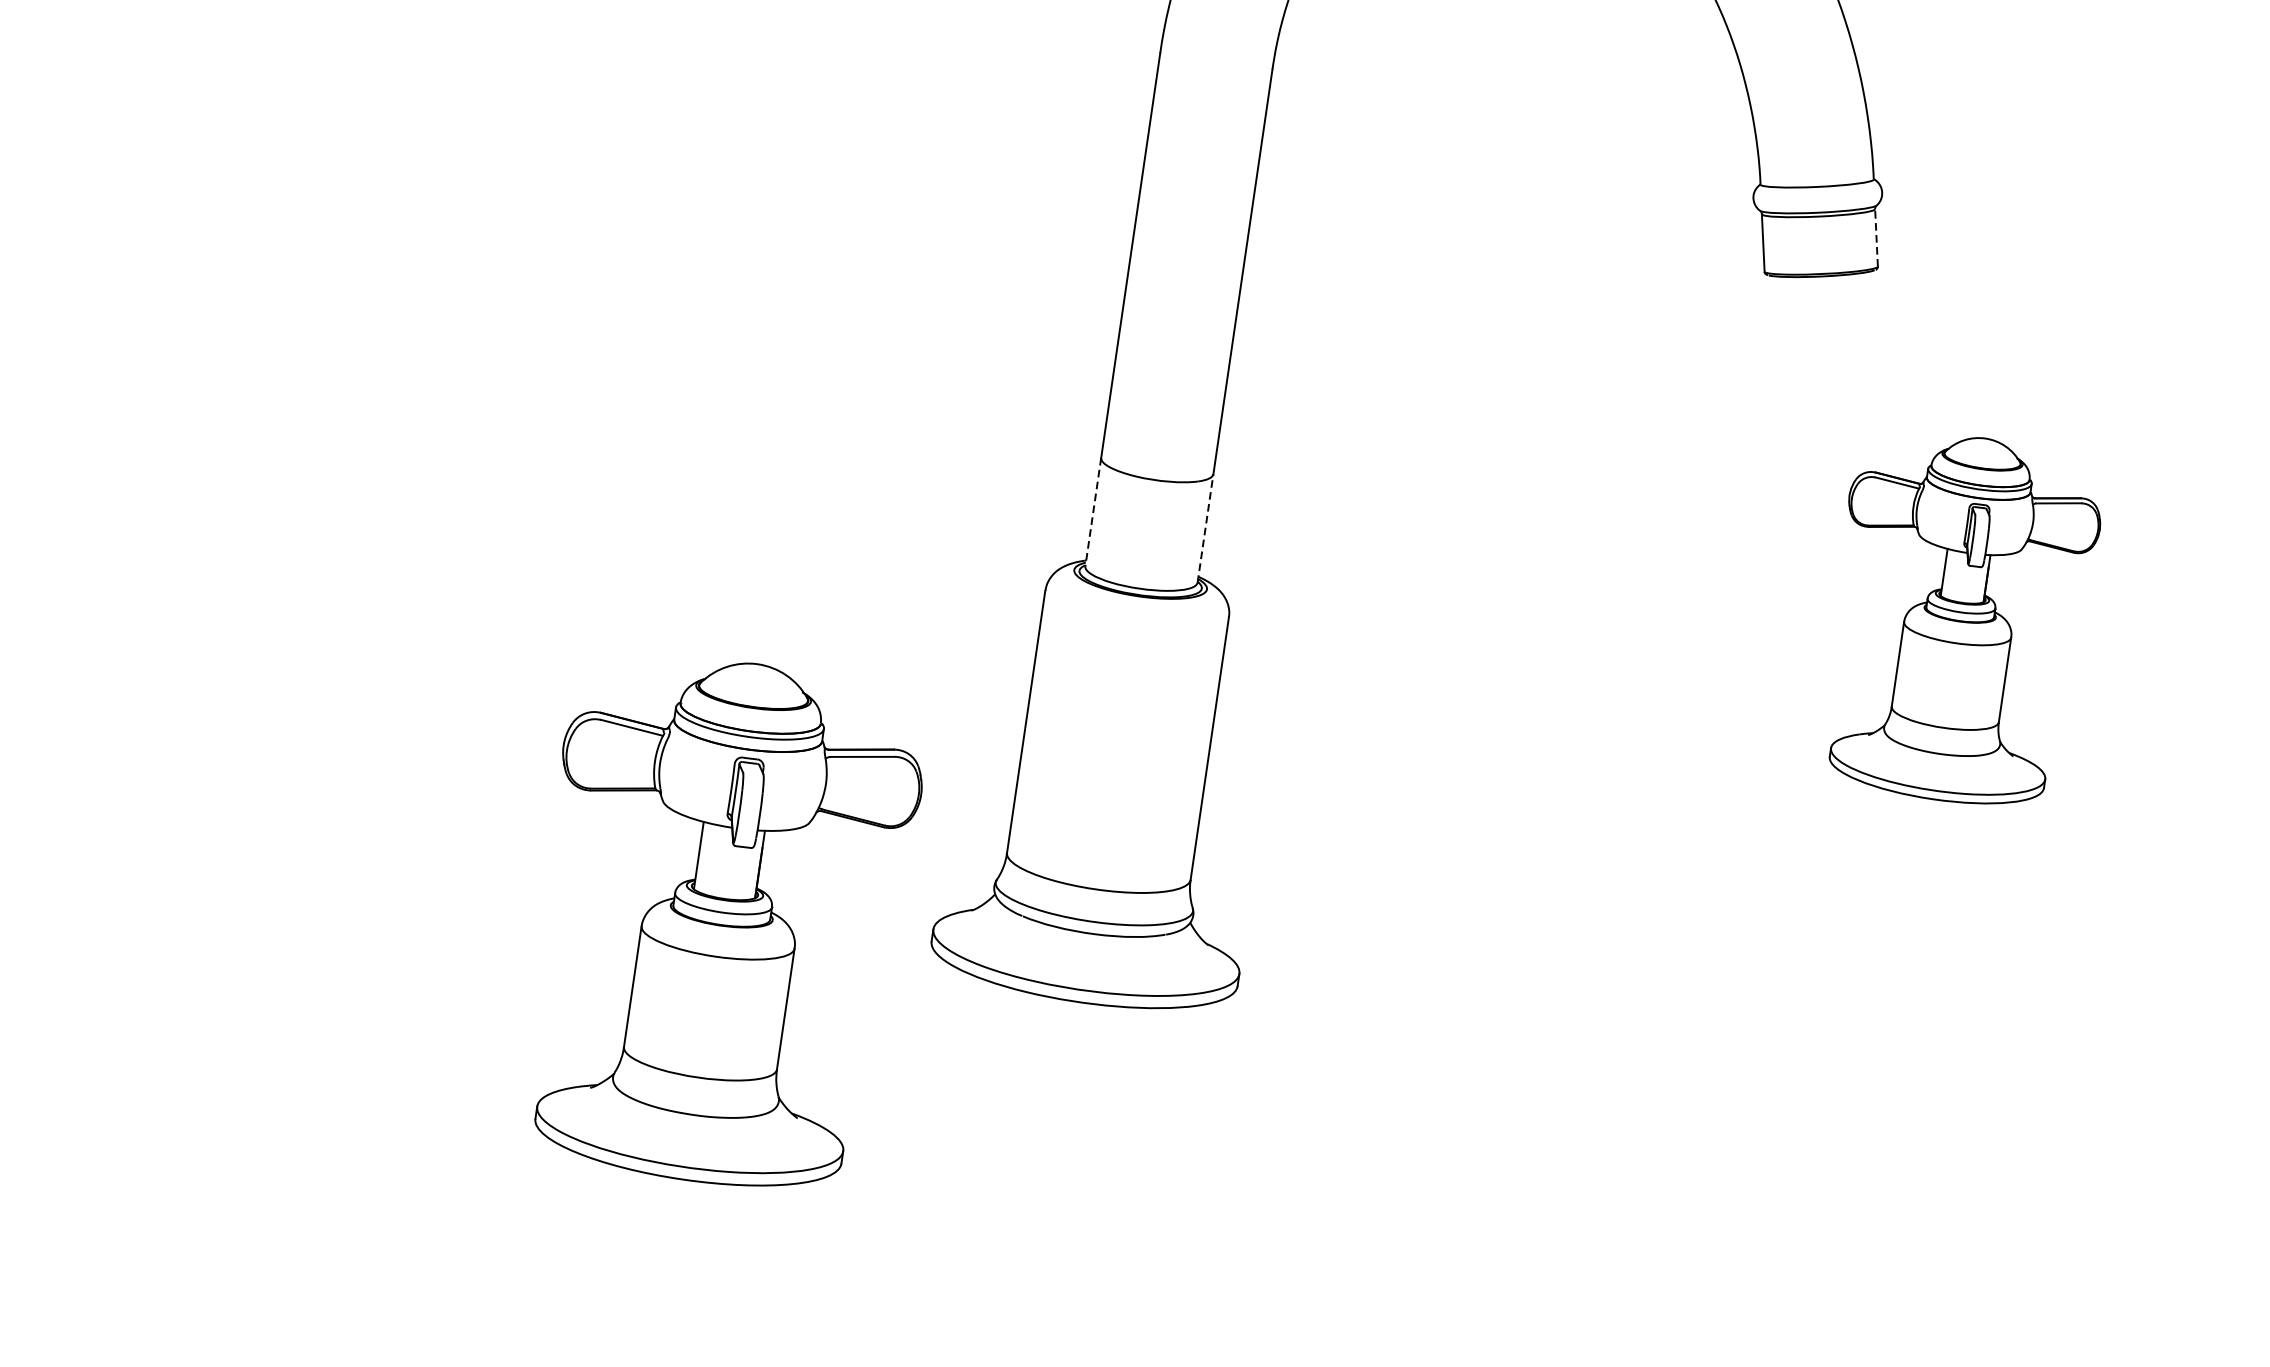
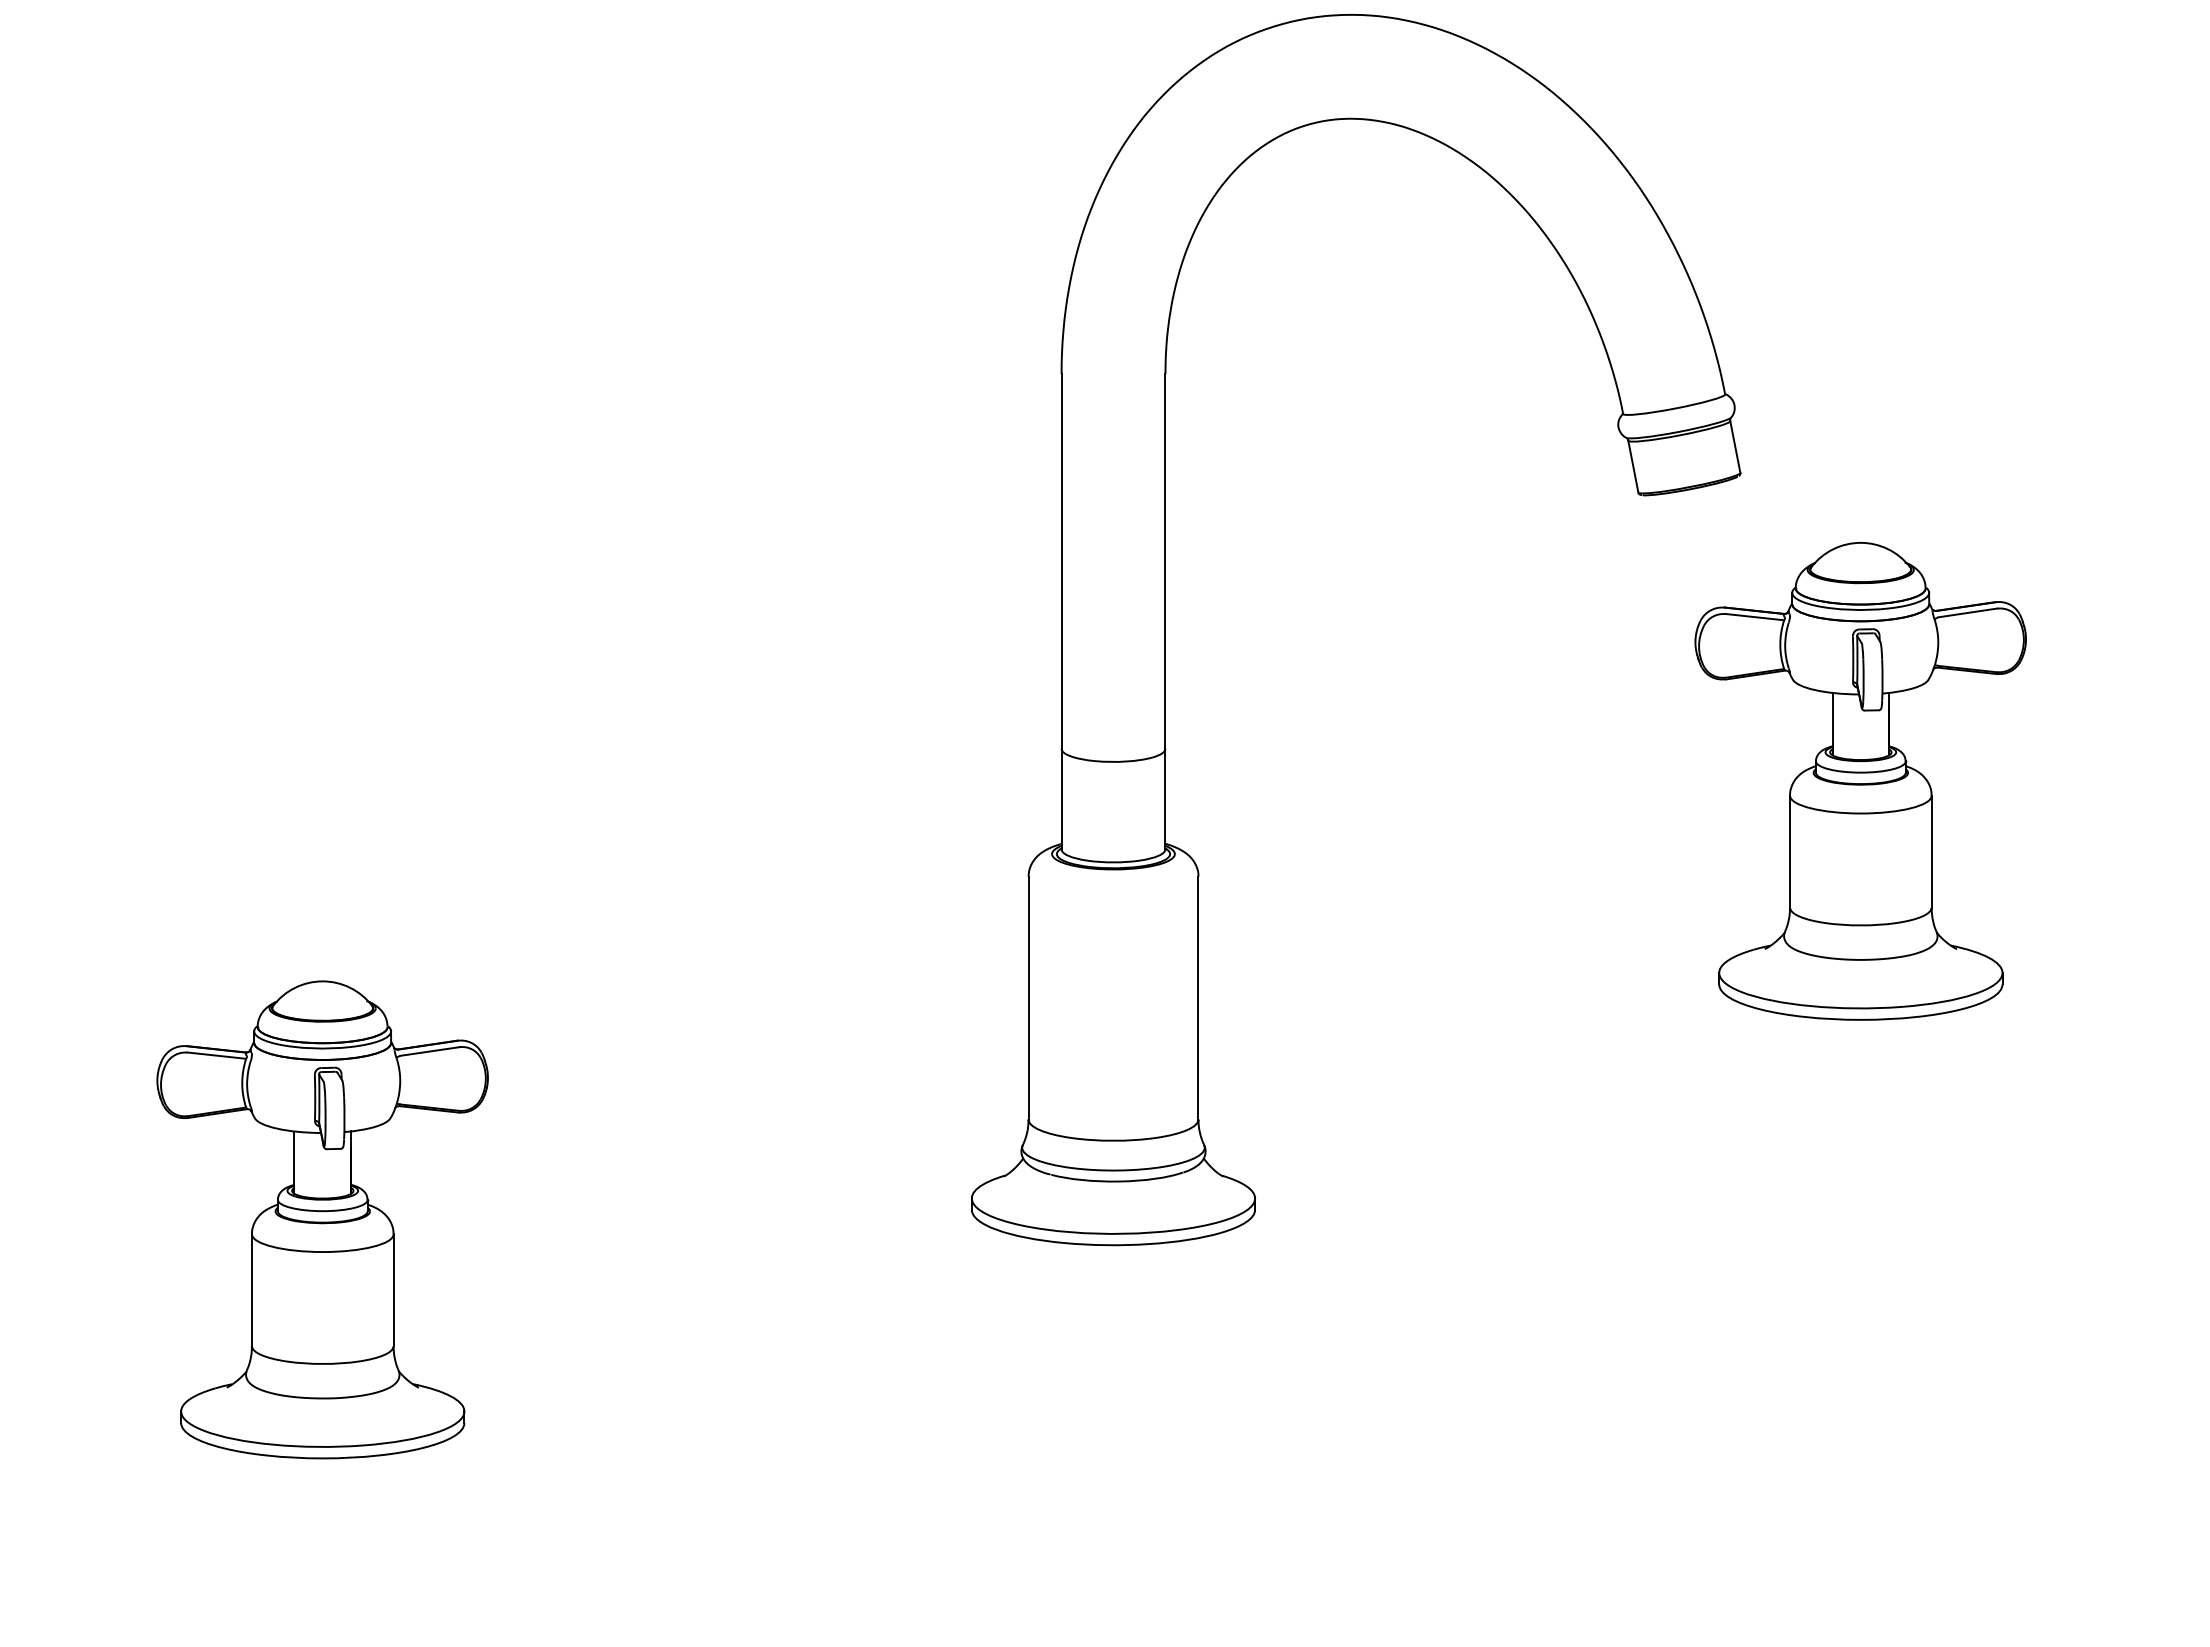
line: (1876, 237) -> (1735, 446), dashed -> solid
line: (1093, 512) -> (1061, 799), dashed -> solid
line: (1205, 527) -> (1165, 798), dashed -> solid
part: (1959, 618) -> (1860, 781), size x1.43
part: (720, 921) -> (322, 1219), moved

